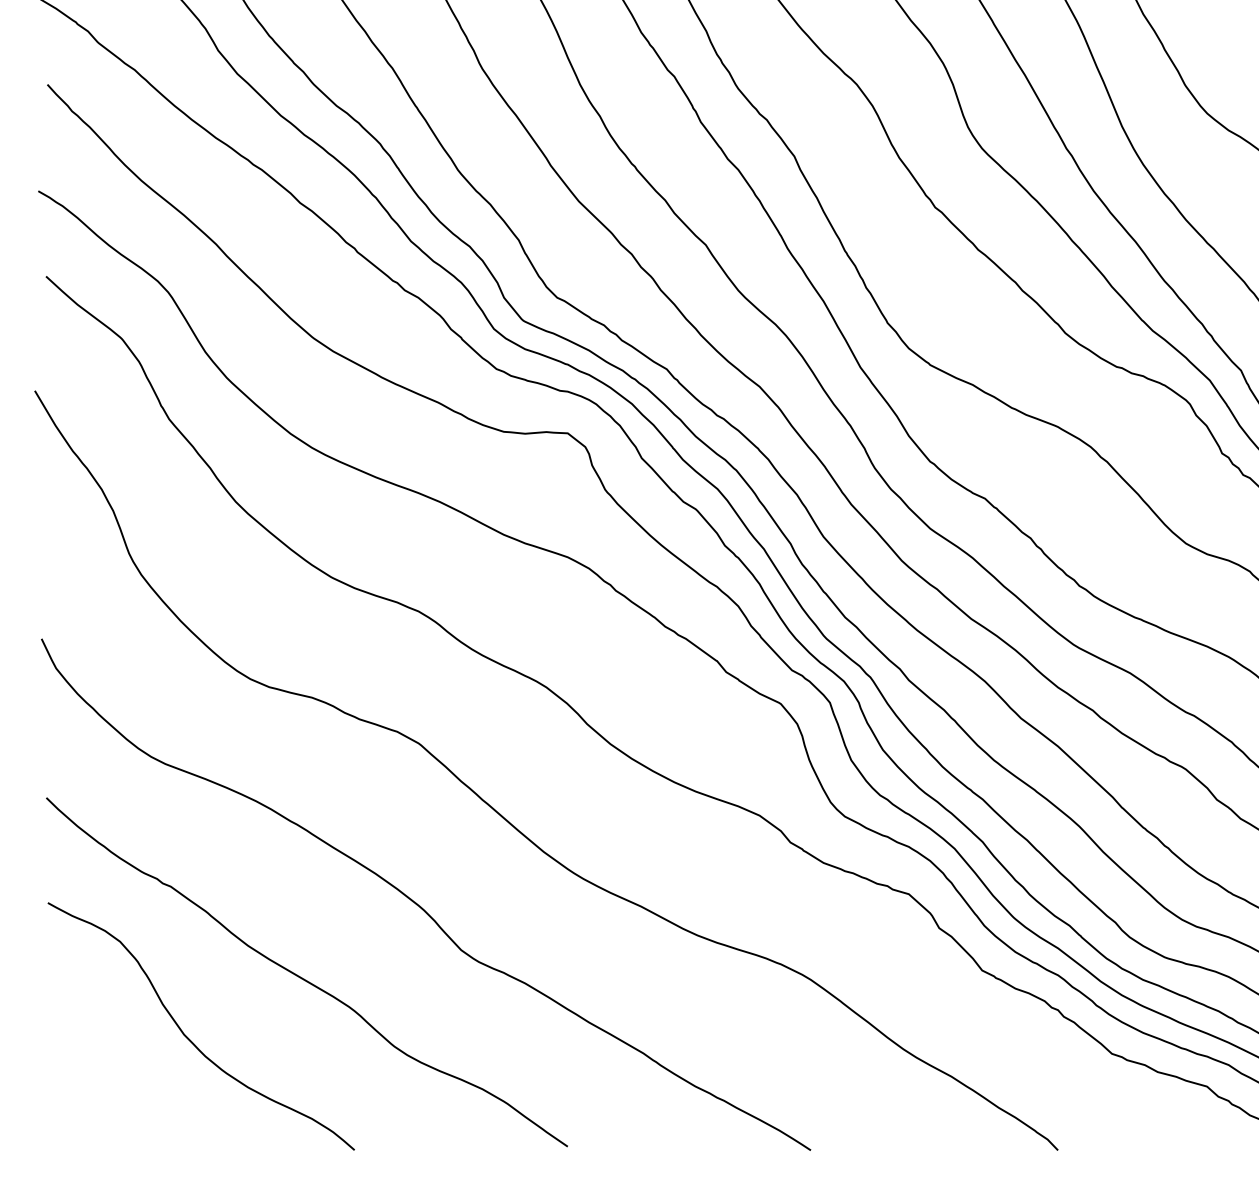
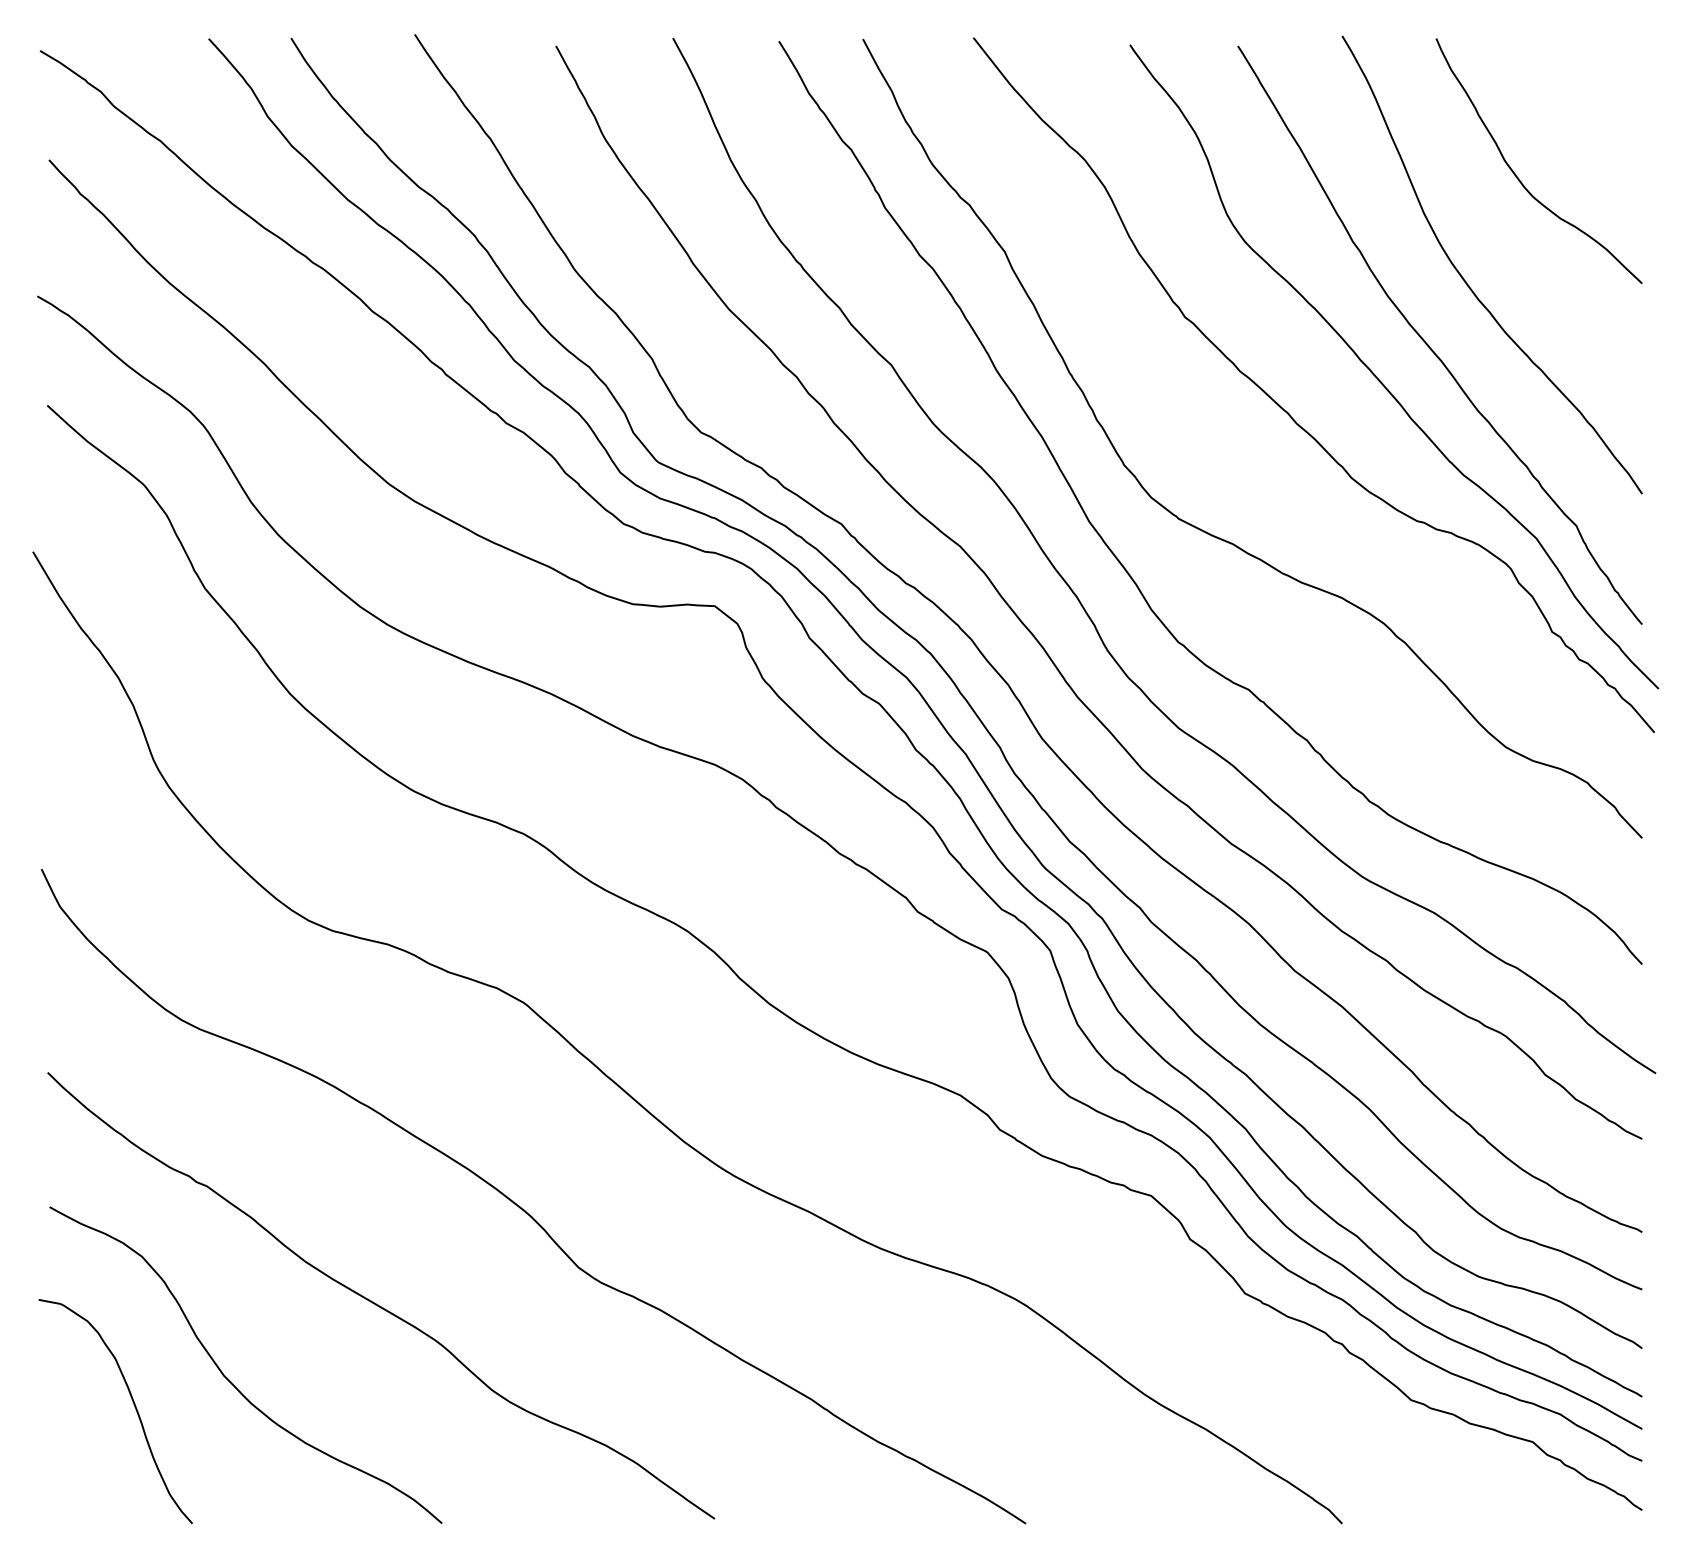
curve: (112, 1055) -> (132, 1402), added

